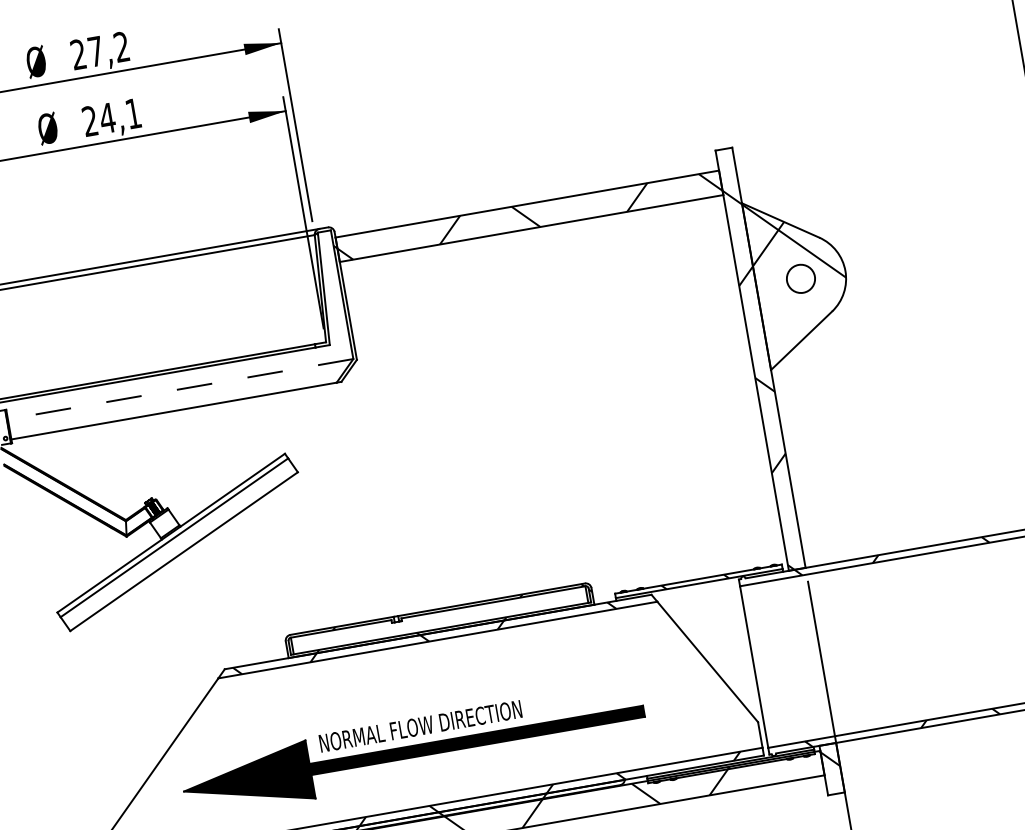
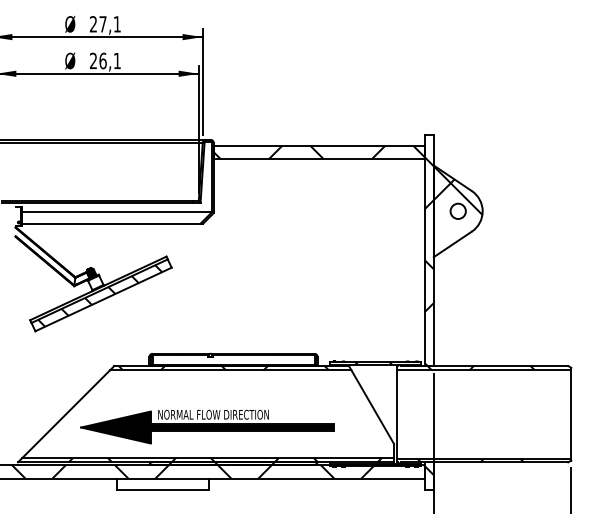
text: (120, 47) -> (116, 24), 27,2 -> 27,1
text: (106, 117) -> (102, 60), 24,1 -> 26,1
line: (180, 389) -> (116, 212), dashed -> solid
hatch: (177, 545) -> (100, 295), added

